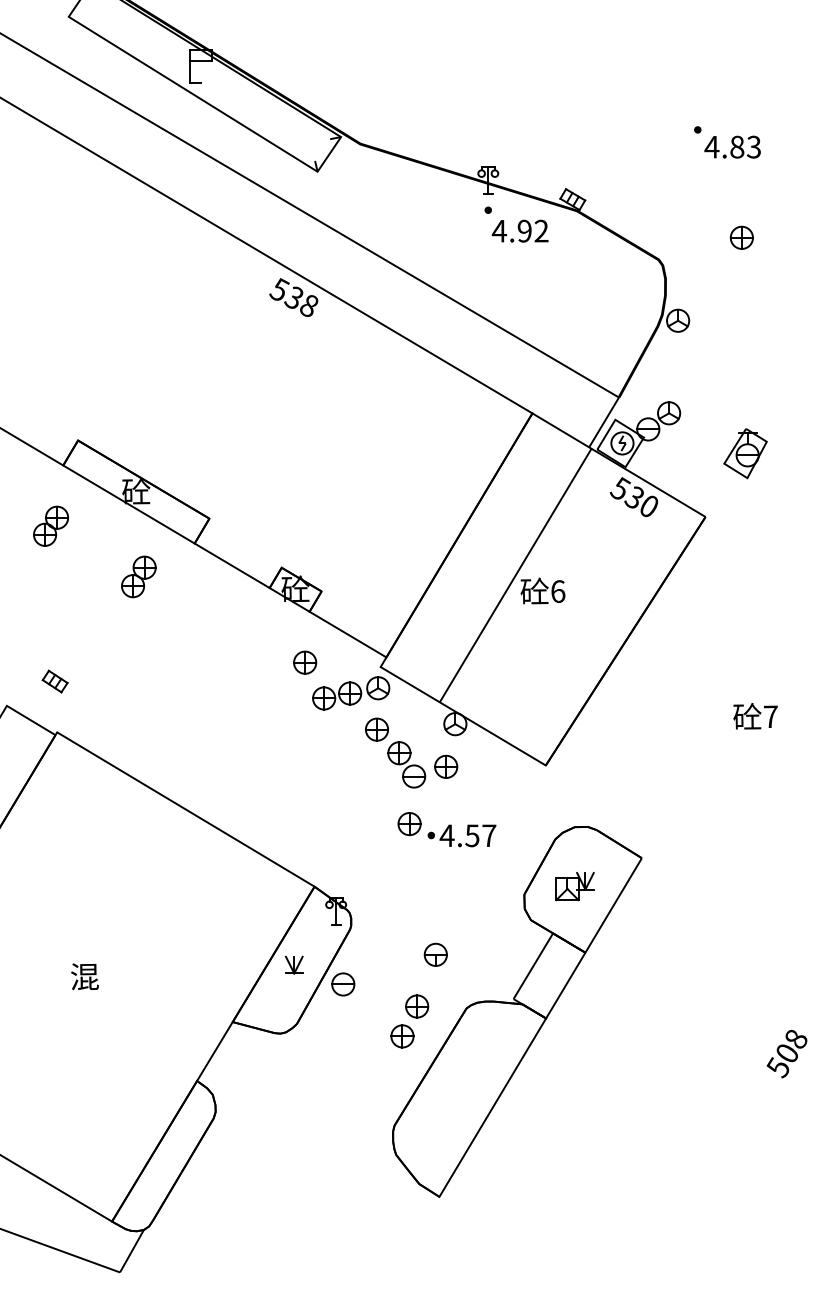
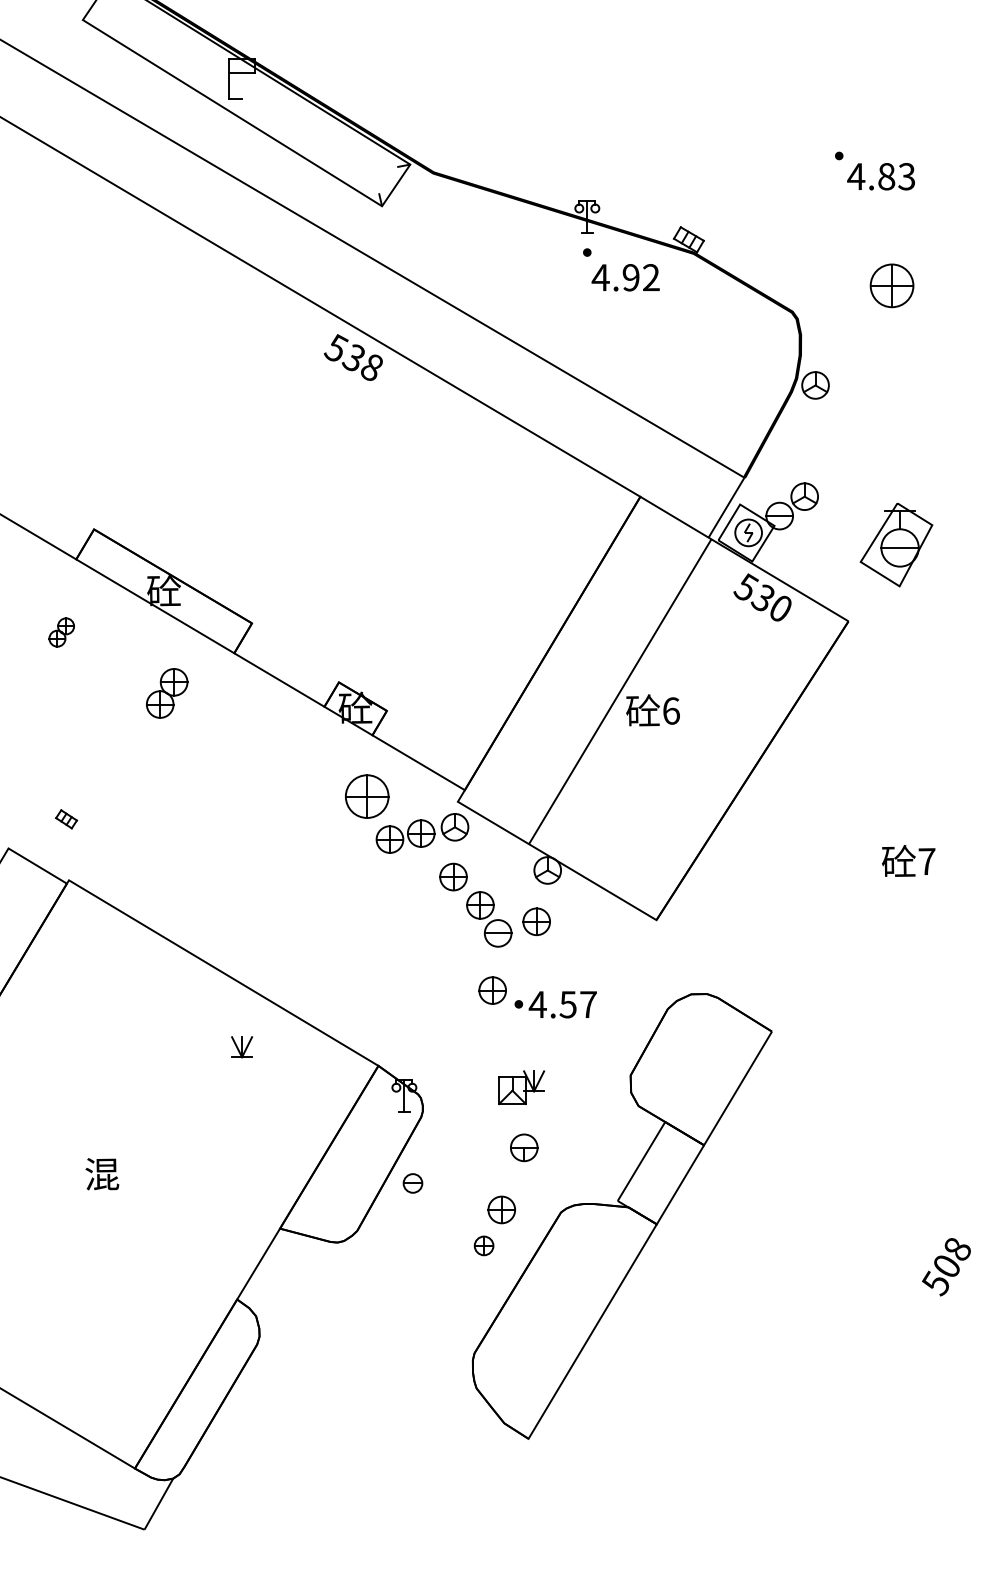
part: (742, 237) -> (892, 285), size x1.6
part: (745, 453) -> (896, 545), size x1.4
part: (50, 526) -> (61, 632), size x0.6
part: (304, 662) -> (366, 796), size x1.6
part: (55, 681) -> (66, 819), size x0.7
part: (574, 886) -> (521, 1087), moved
part: (293, 965) -> (241, 1047), moved
part: (342, 984) -> (412, 1183), size x0.7
part: (401, 1036) -> (483, 1245), size x0.7

